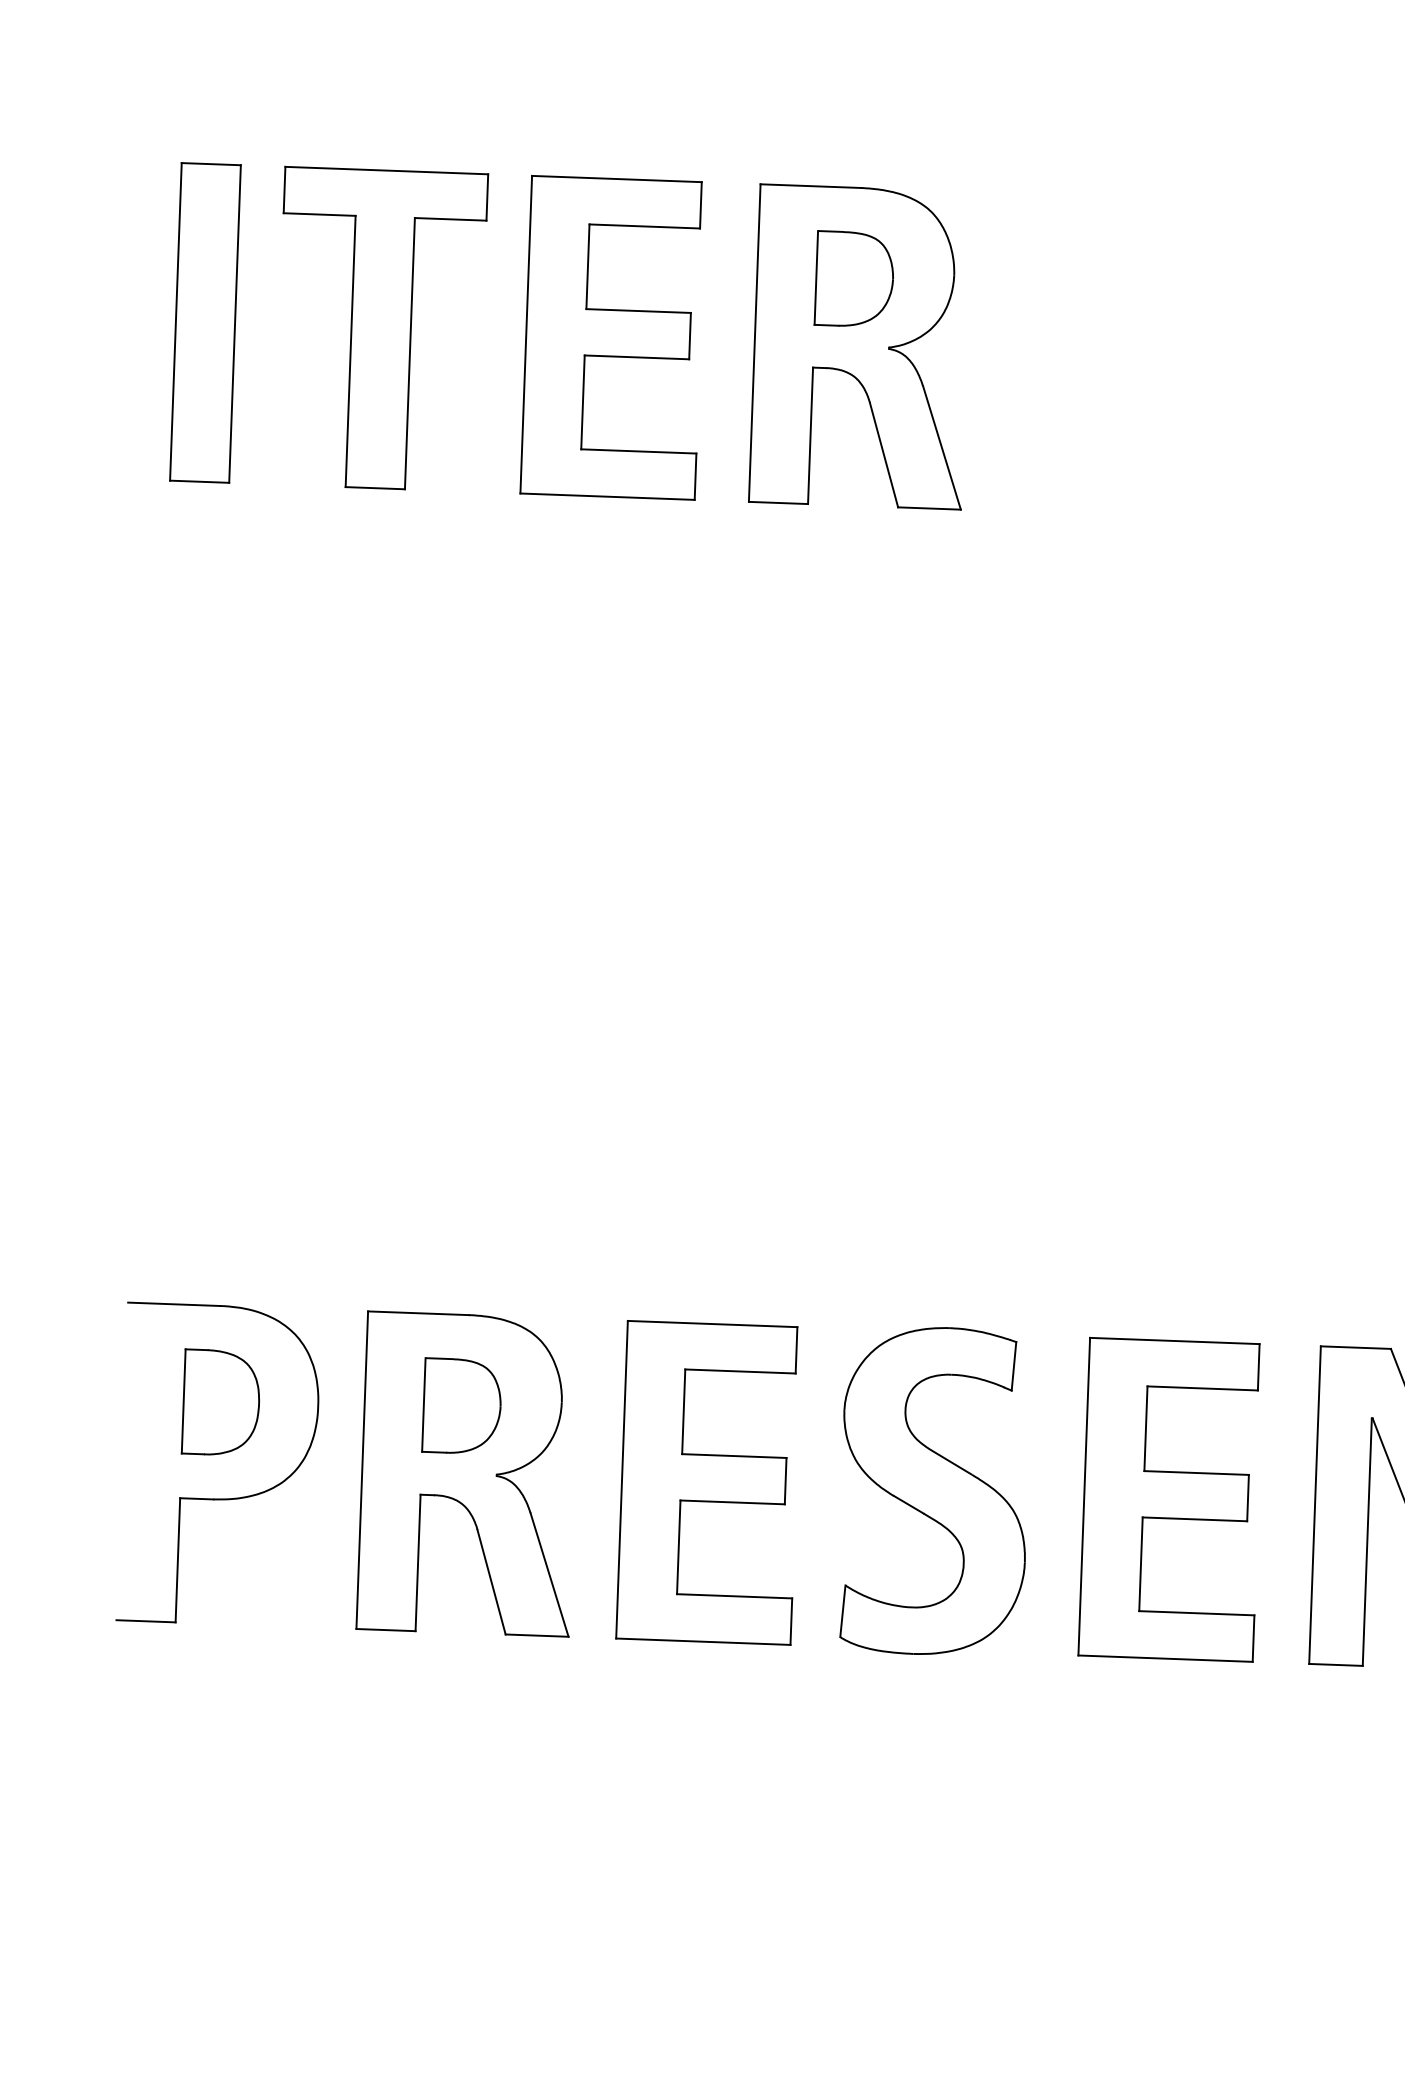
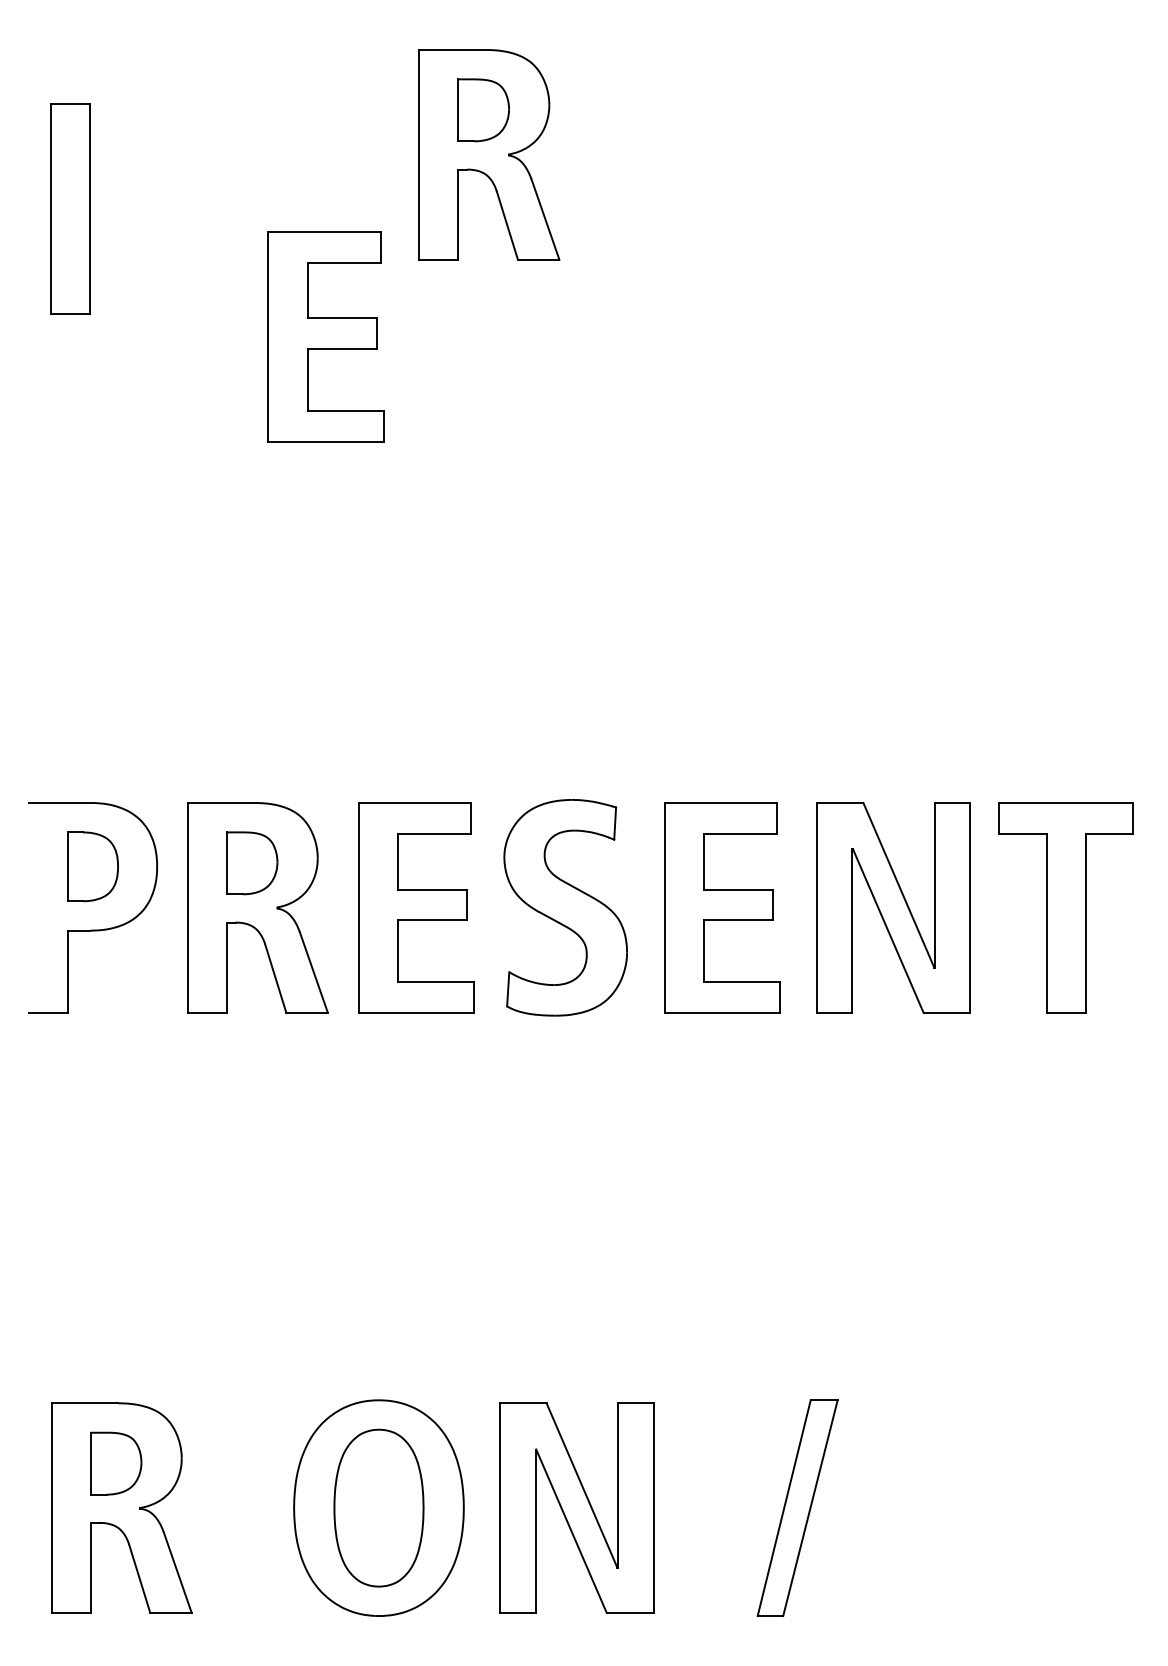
part: (205, 322) -> (70, 208), moved
part: (380, 328) -> (172, 154), removed
part: (612, 337) -> (325, 336), moved

